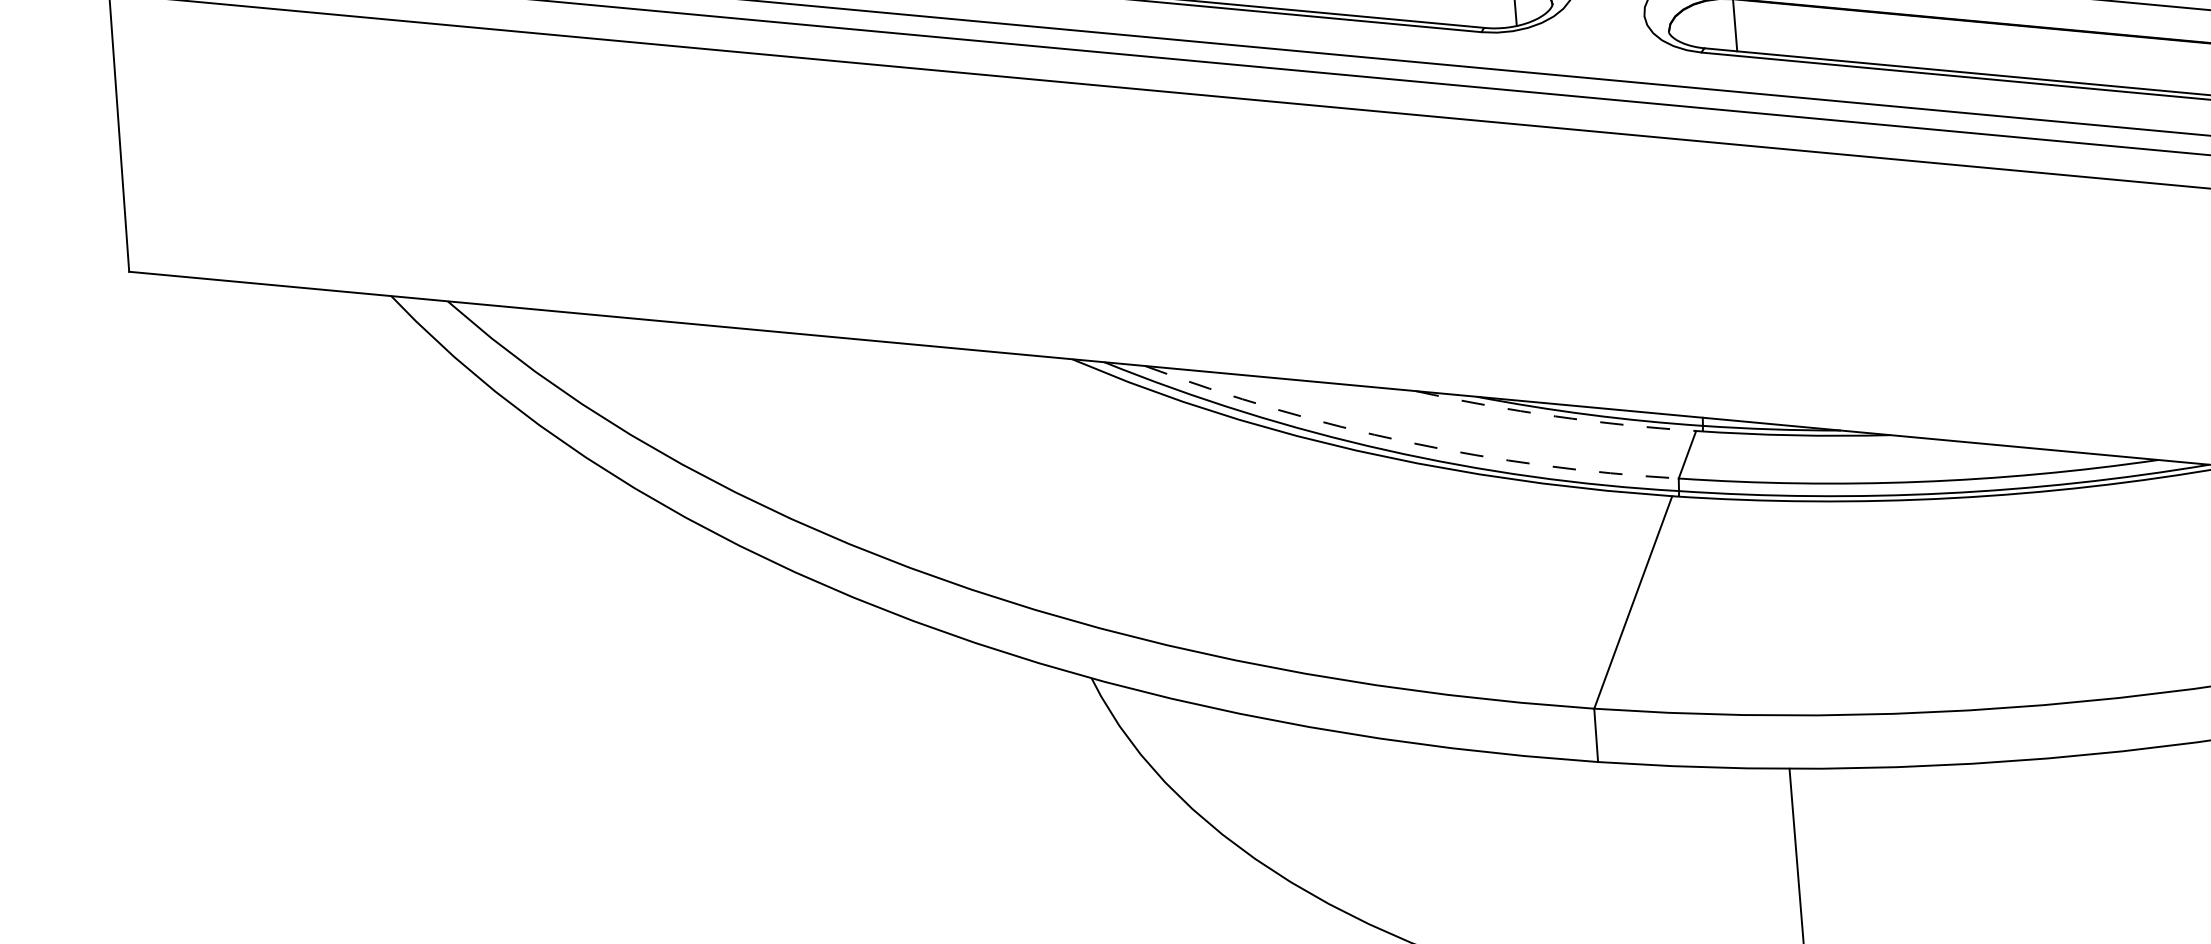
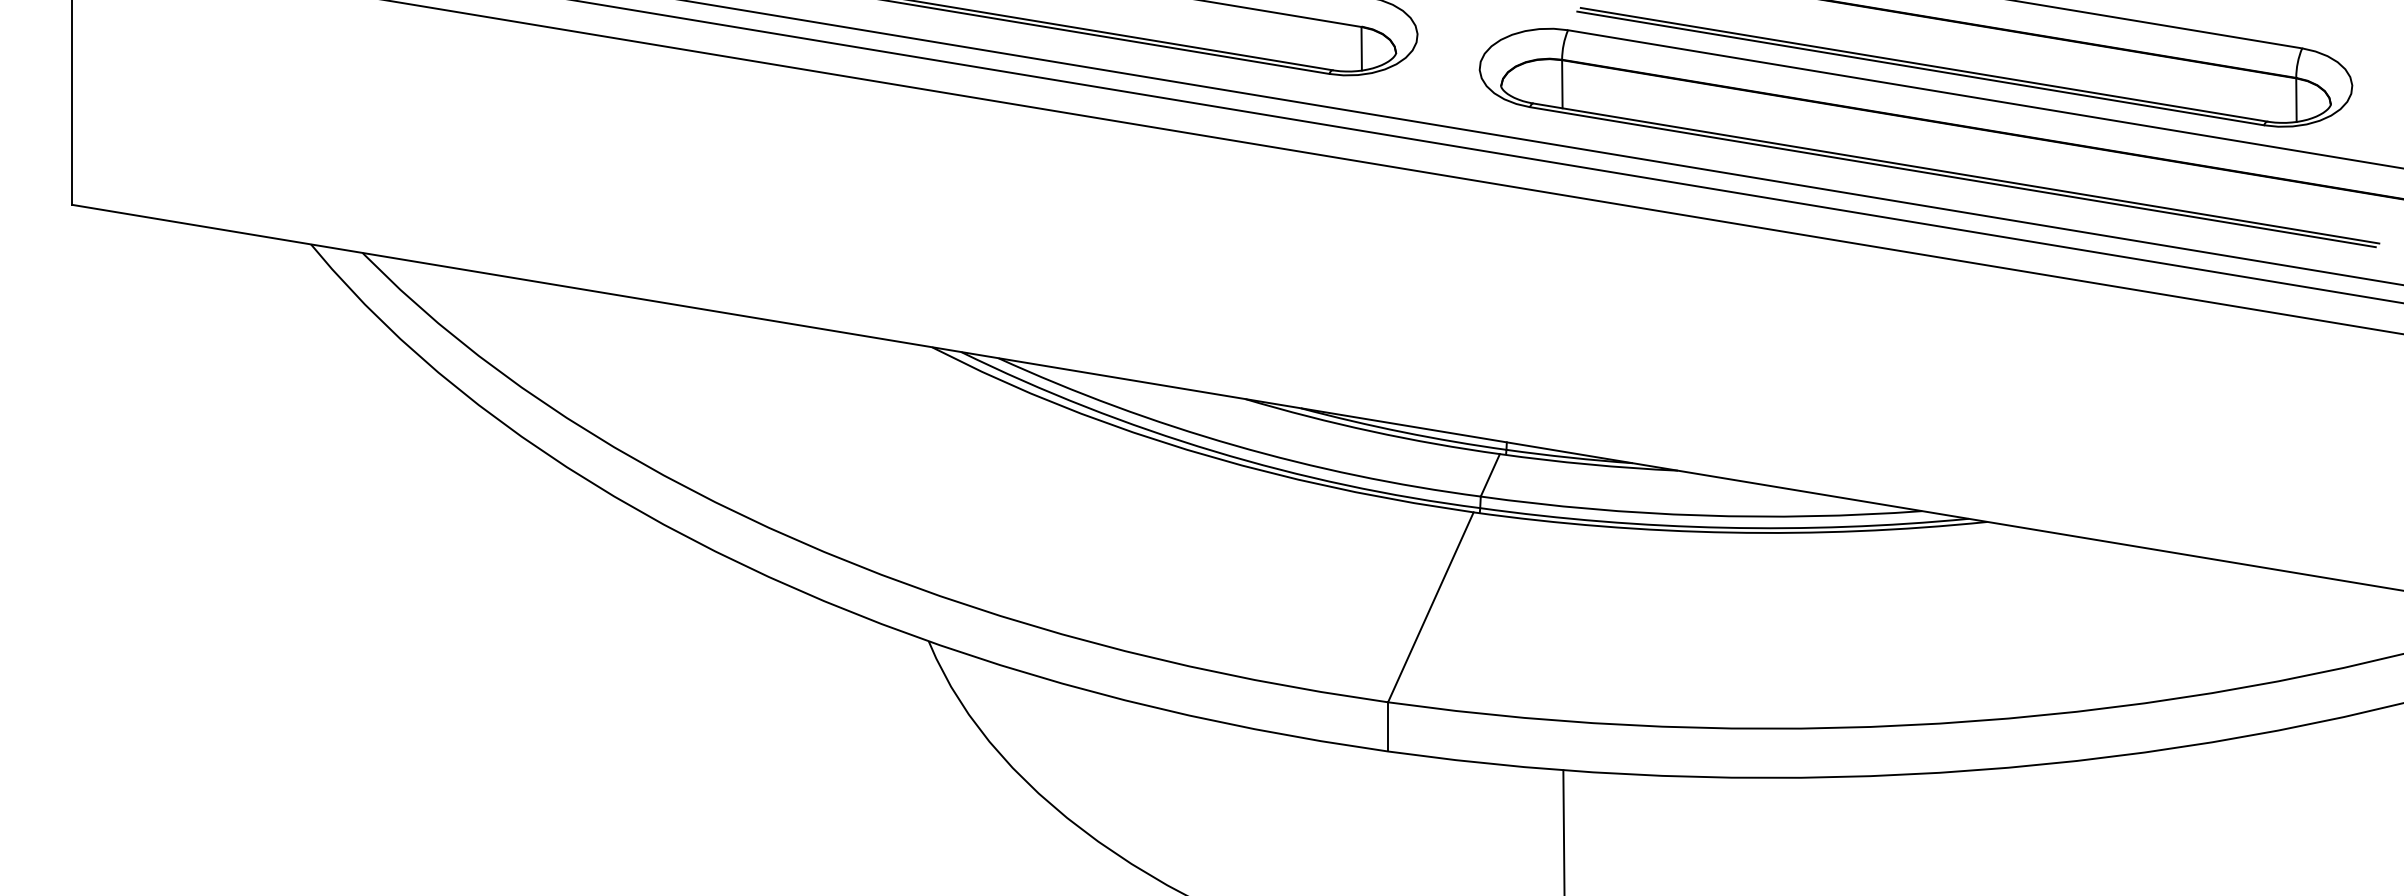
arc: (1555, 416) -> (1371, 431), dashed -> solid
arc: (1407, 442) -> (1234, 445), dashed -> solid

